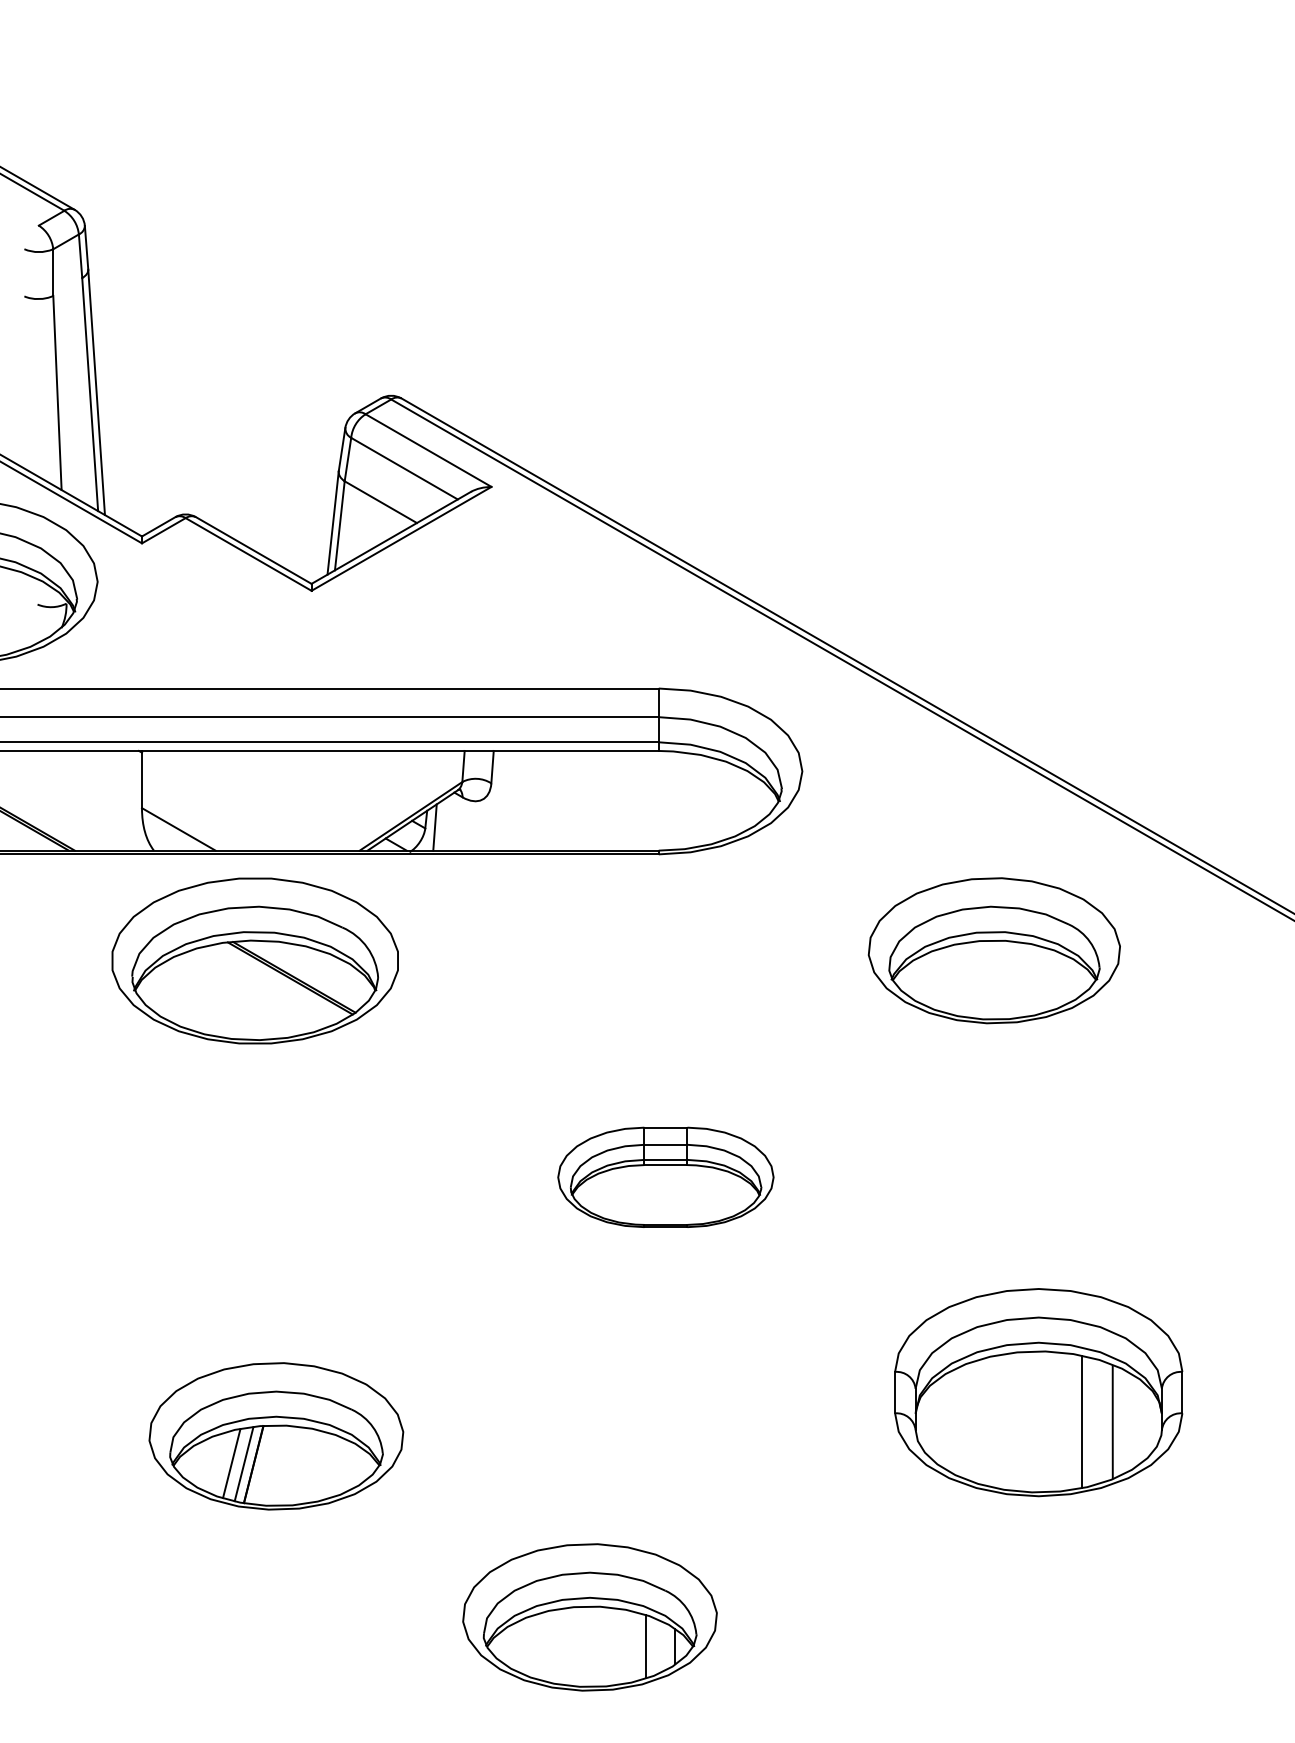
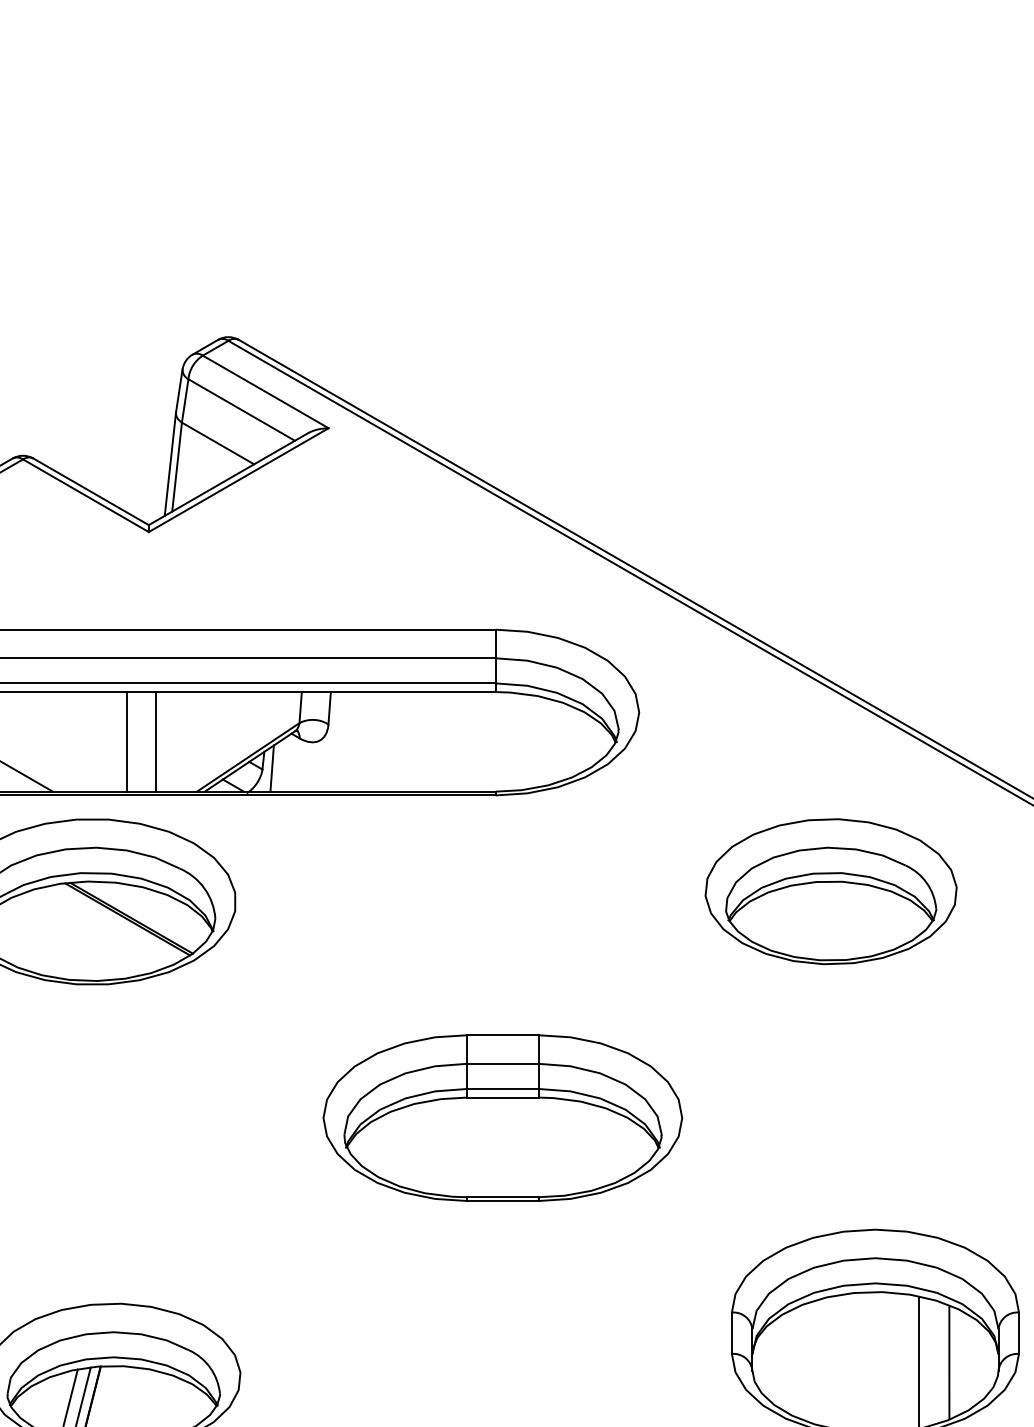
line: (289, 800) -> (126, 741), added
line: (318, 800) -> (155, 741), added
part: (665, 1177) -> (502, 1118), size x1.67

